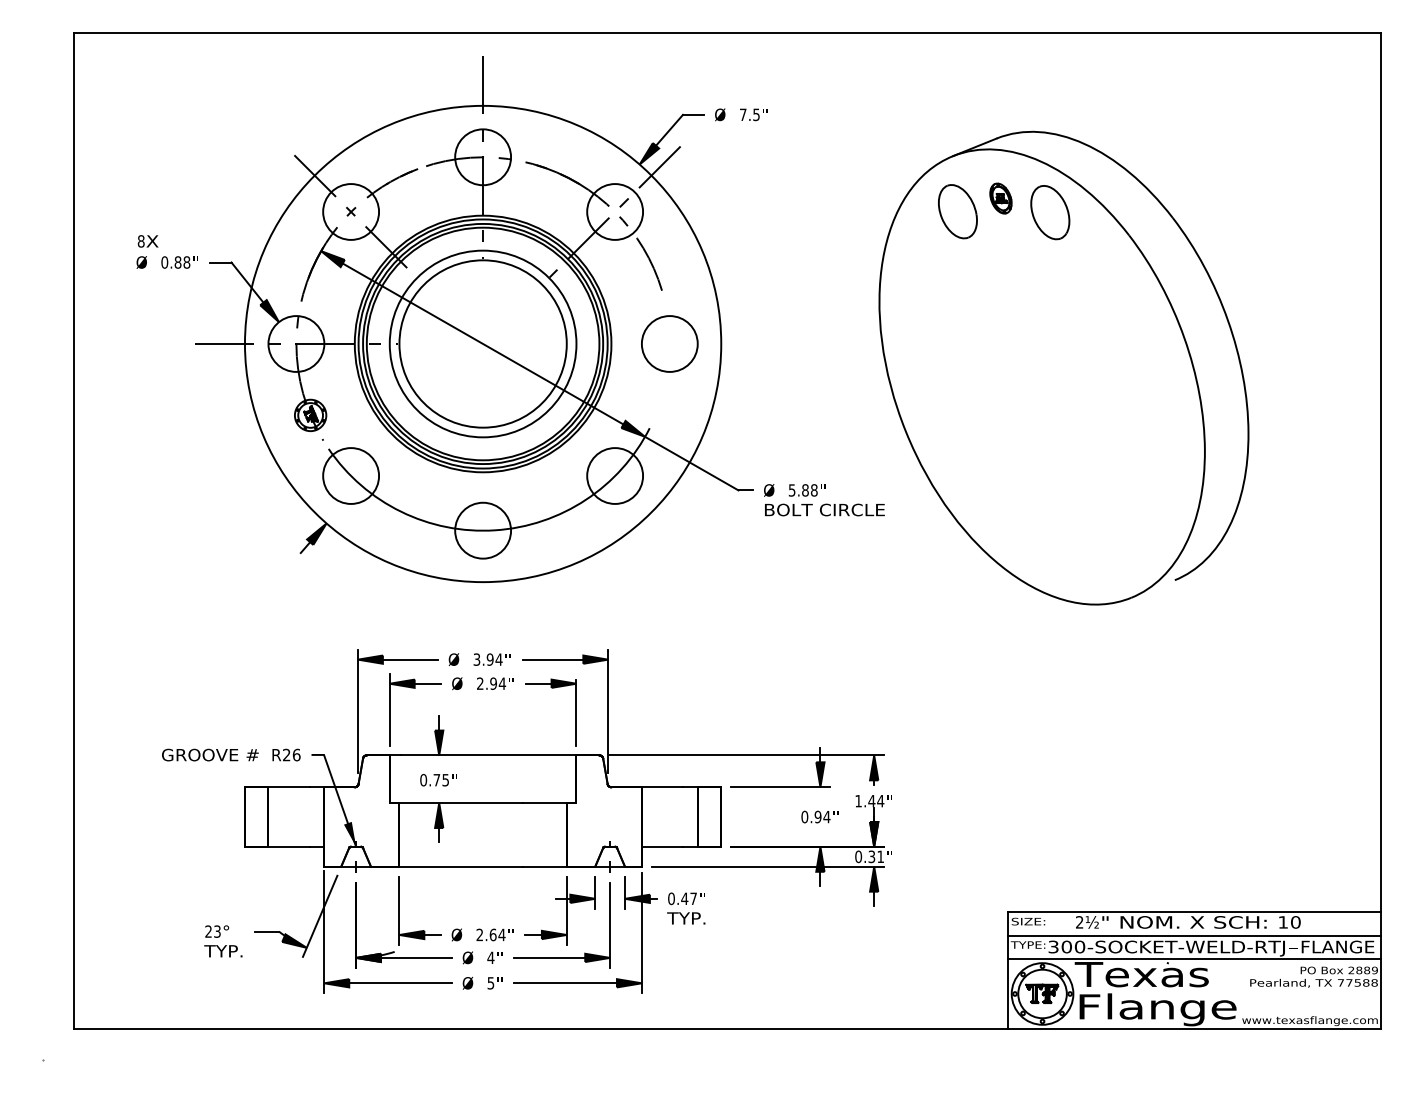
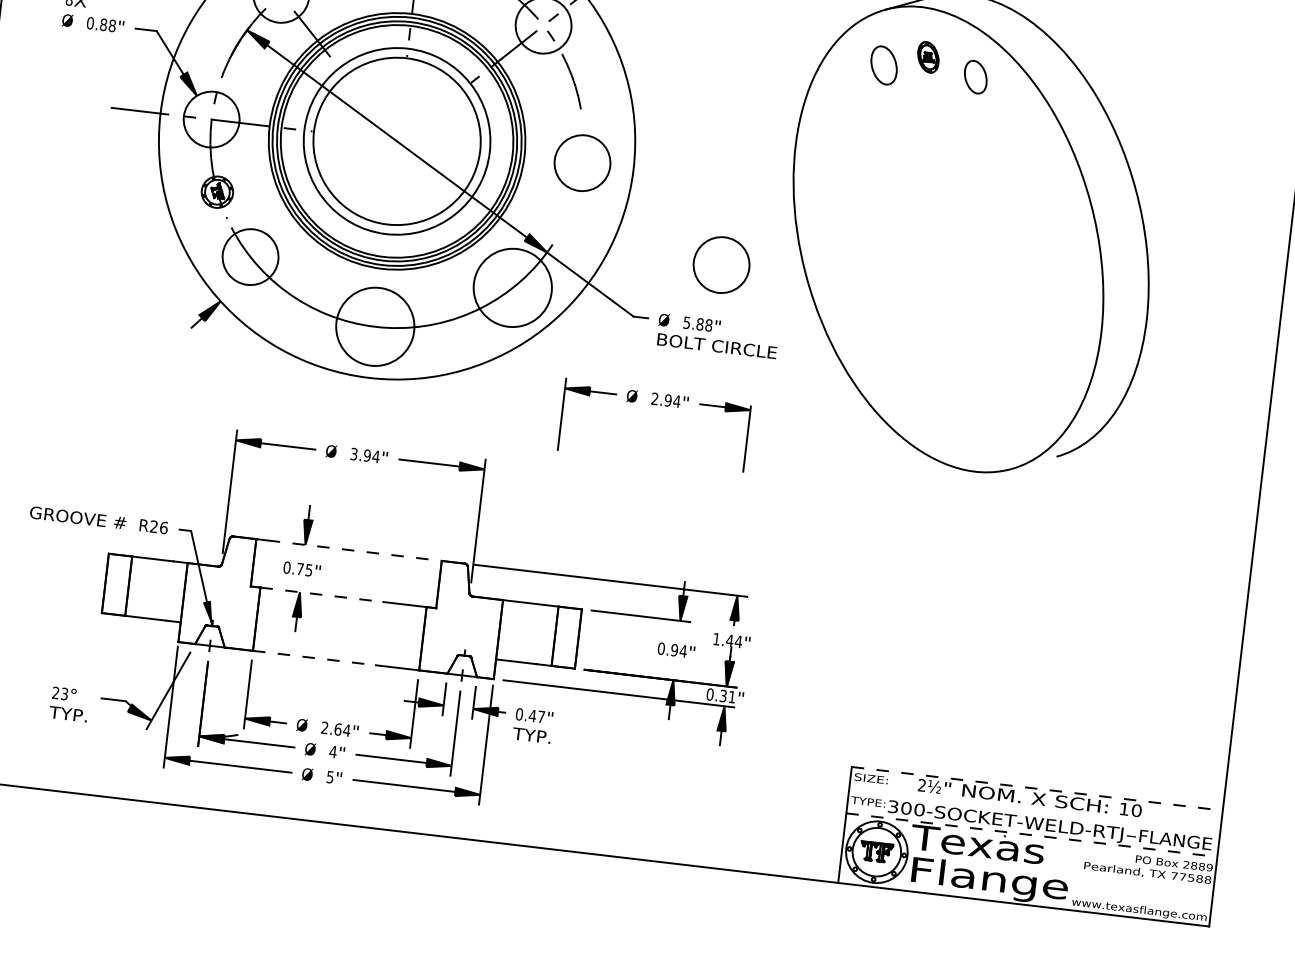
part: (957, 211) -> (883, 65), size x0.7
part: (1050, 212) -> (975, 76), size x0.6
circle: (819, 428) -> (721, 264), added
circle: (615, 475) -> (513, 287), size x1.4
circle: (483, 530) -> (375, 326), size x1.4
part: (482, 689) -> (656, 404), moved
line: (488, 755) -> (354, 550), solid -> dashed
line: (461, 803) -> (322, 595), solid -> dashed
line: (461, 866) -> (314, 657), solid -> dashed
line: (1194, 912) -> (1037, 789), solid -> dashed
line: (1194, 935) -> (1034, 811), removed
line: (1194, 958) -> (1031, 834), solid -> dashed

